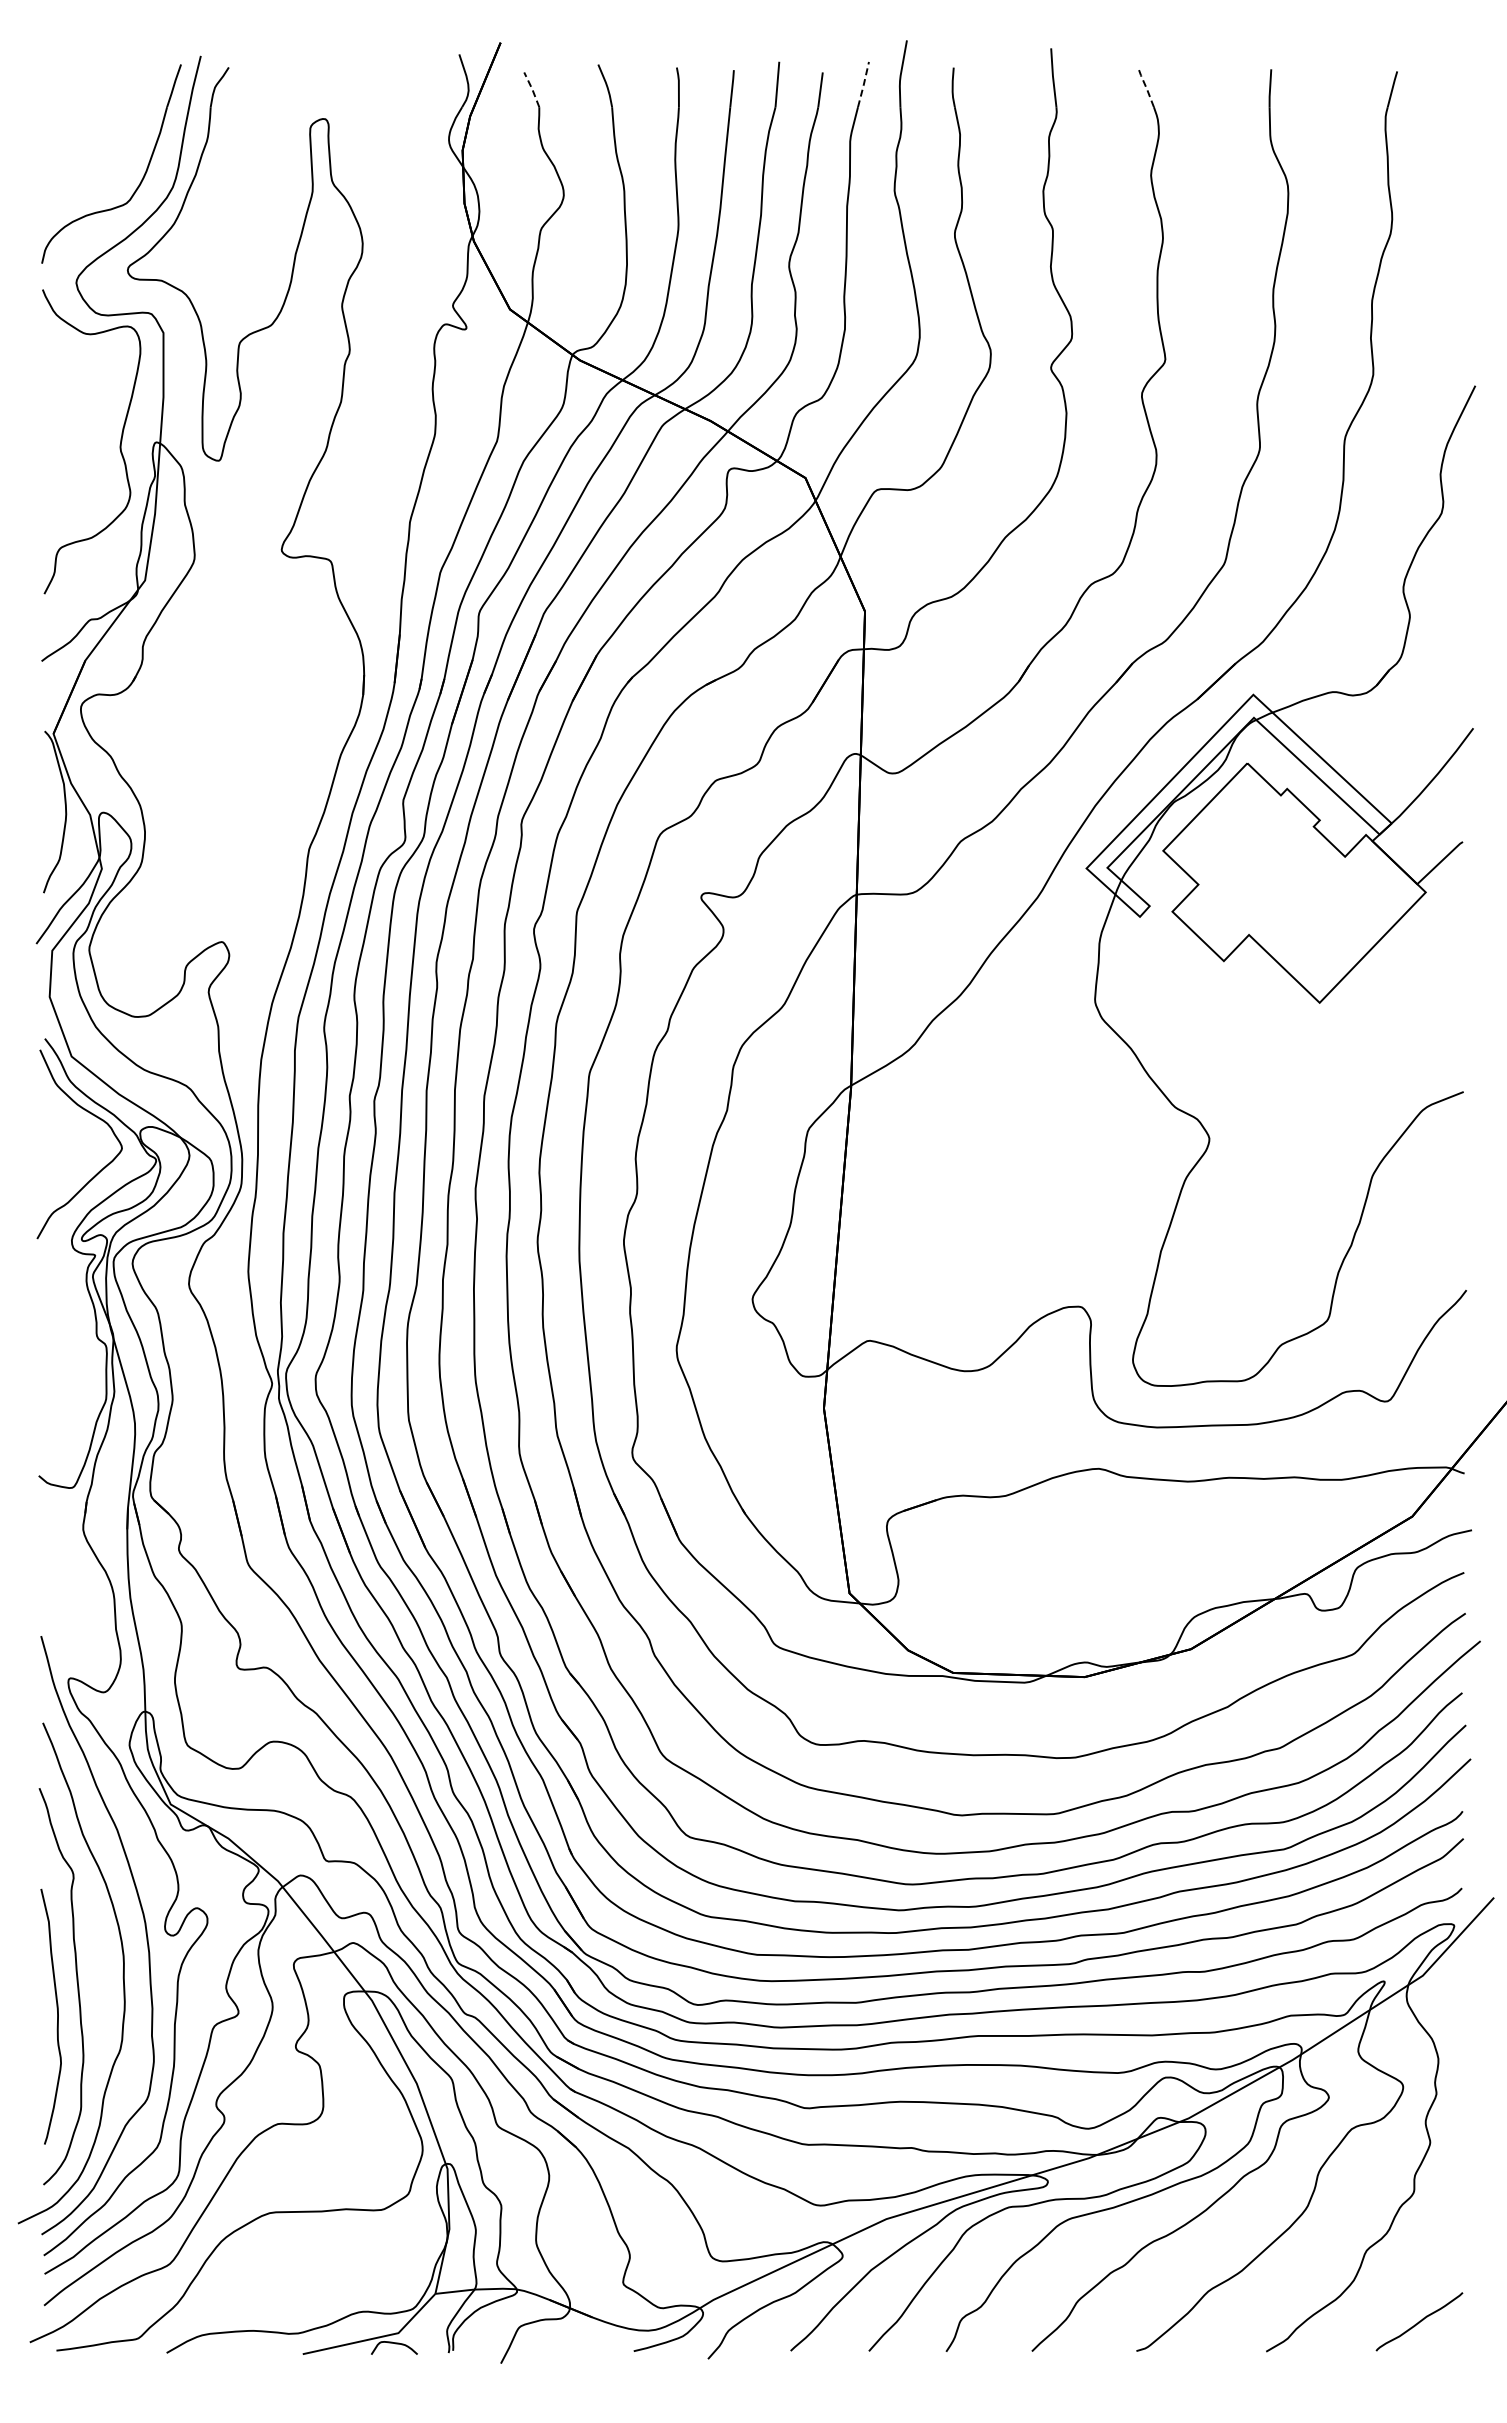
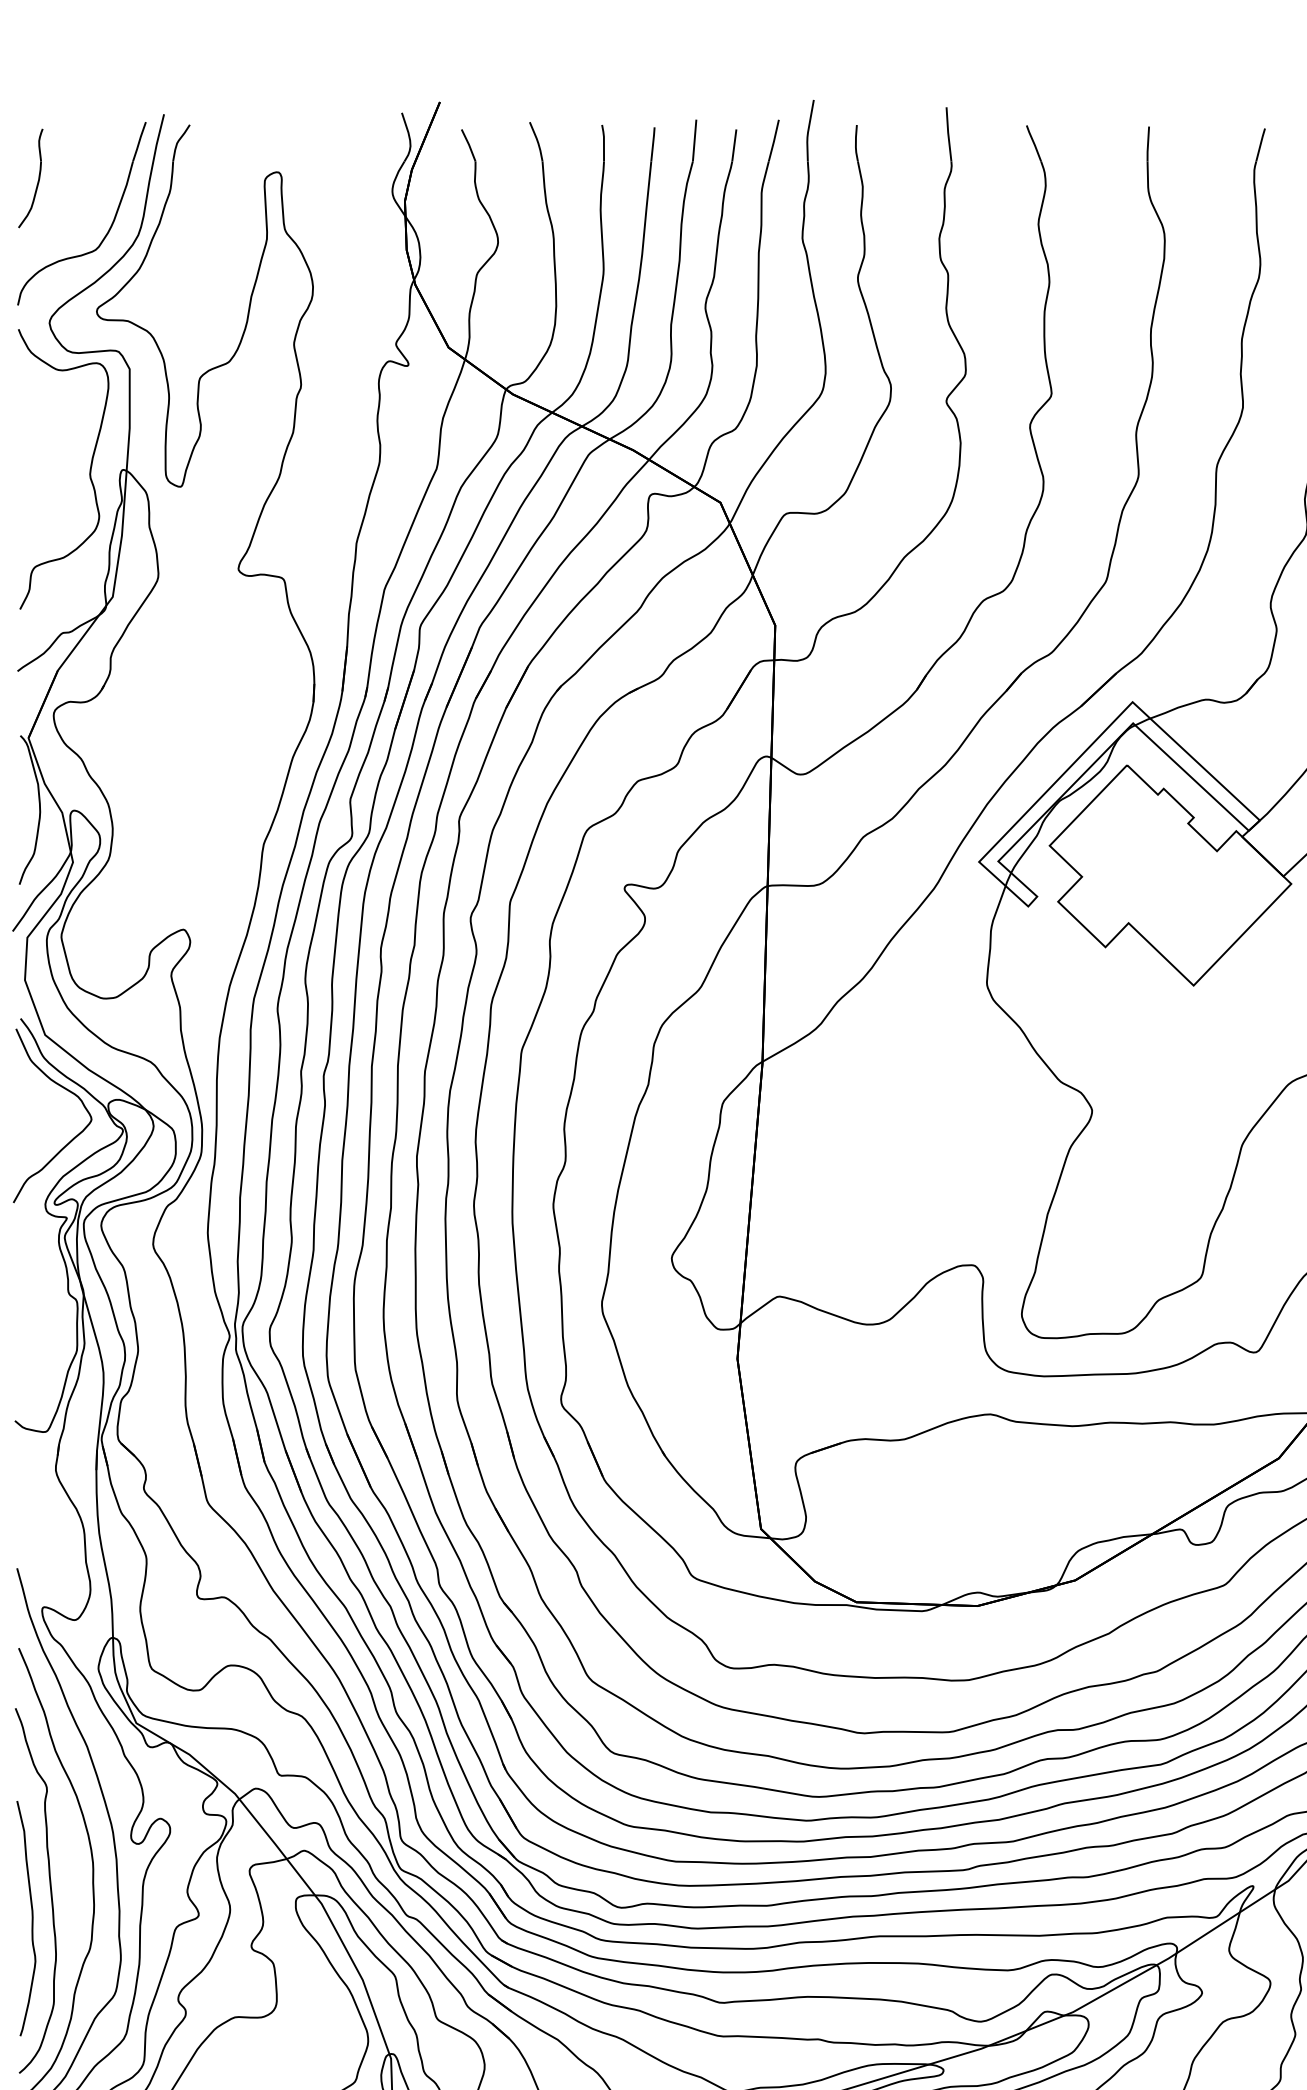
line: (863, 84) -> (773, 140), dashed -> solid
line: (1146, 87) -> (1034, 143), dashed -> solid
line: (532, 89) -> (469, 145), dashed -> solid
part: (63, 128) -> (37, 181), added

